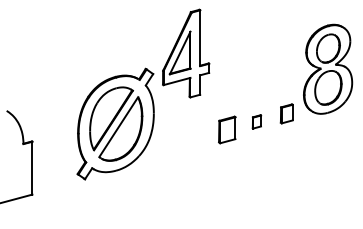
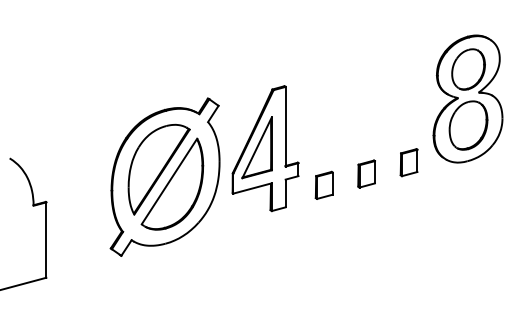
part: (186, 53) -> (265, 148), moved
part: (256, 121) -> (366, 173), size x1.43
part: (226, 129) -> (323, 184), size x0.71

